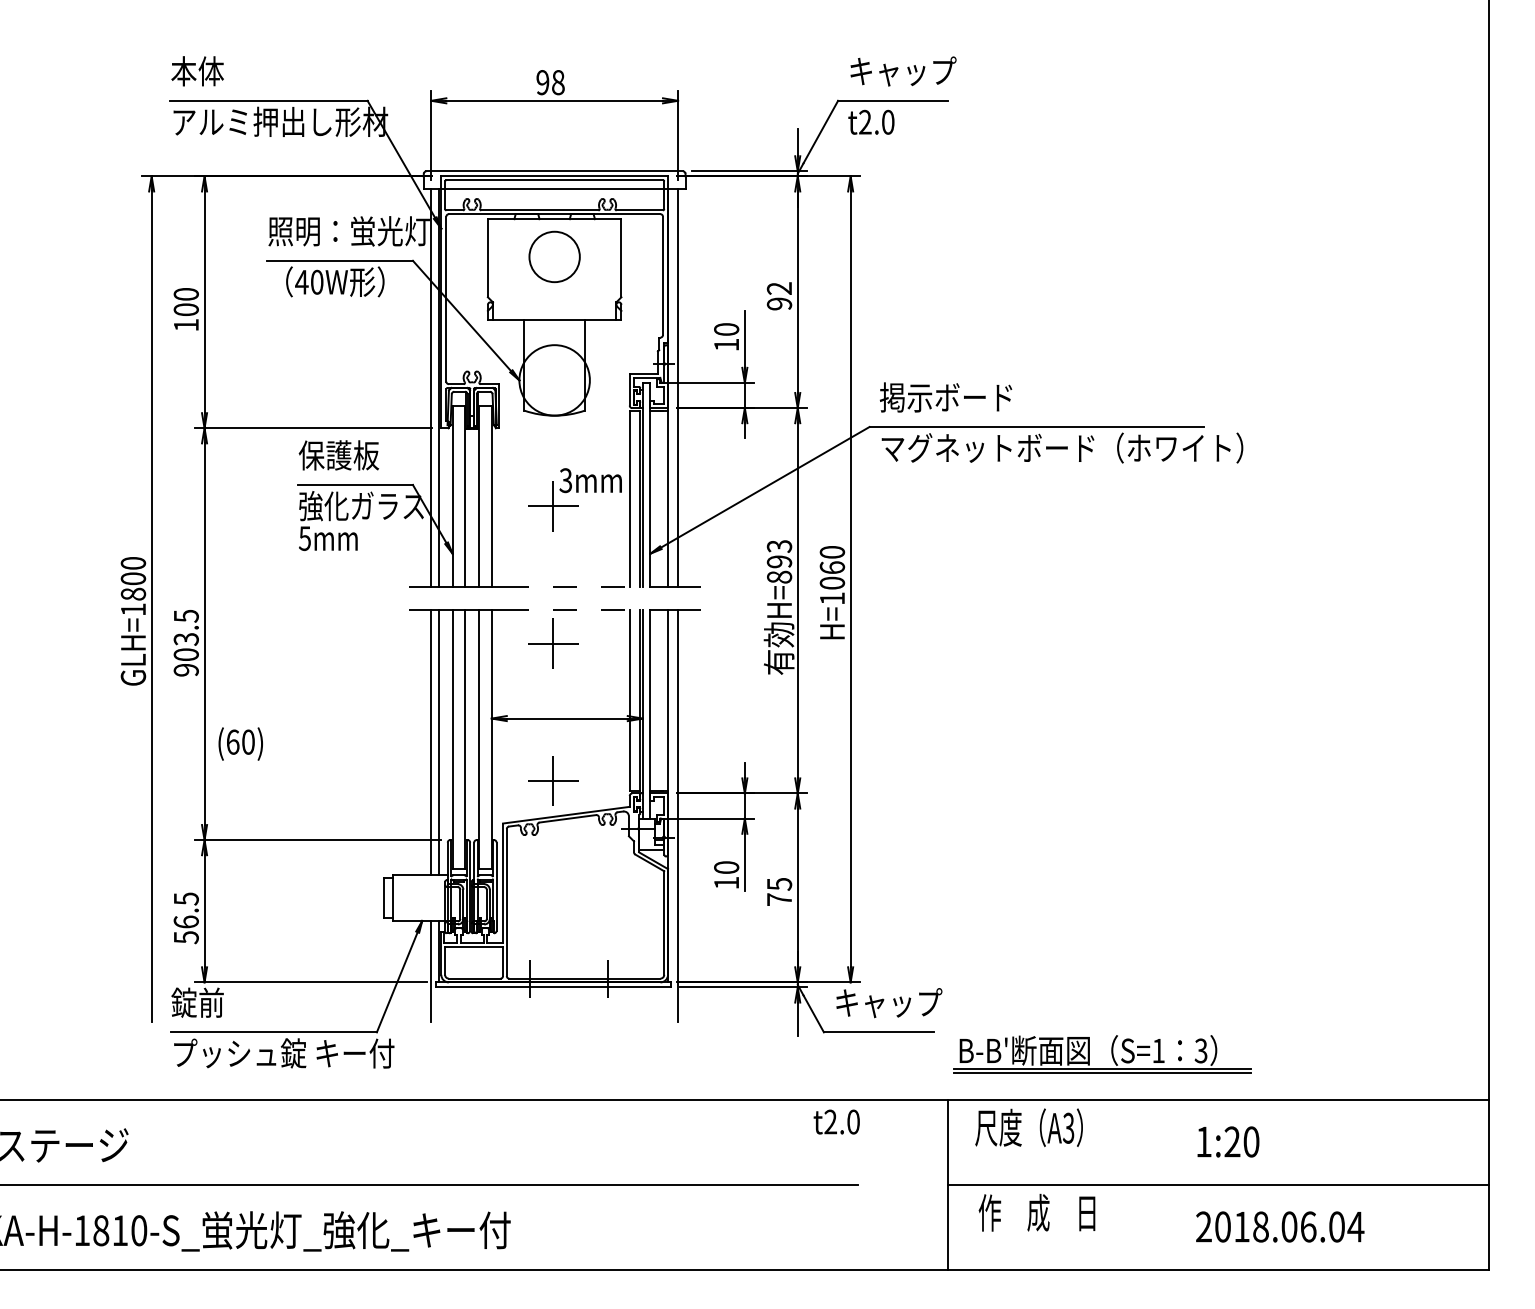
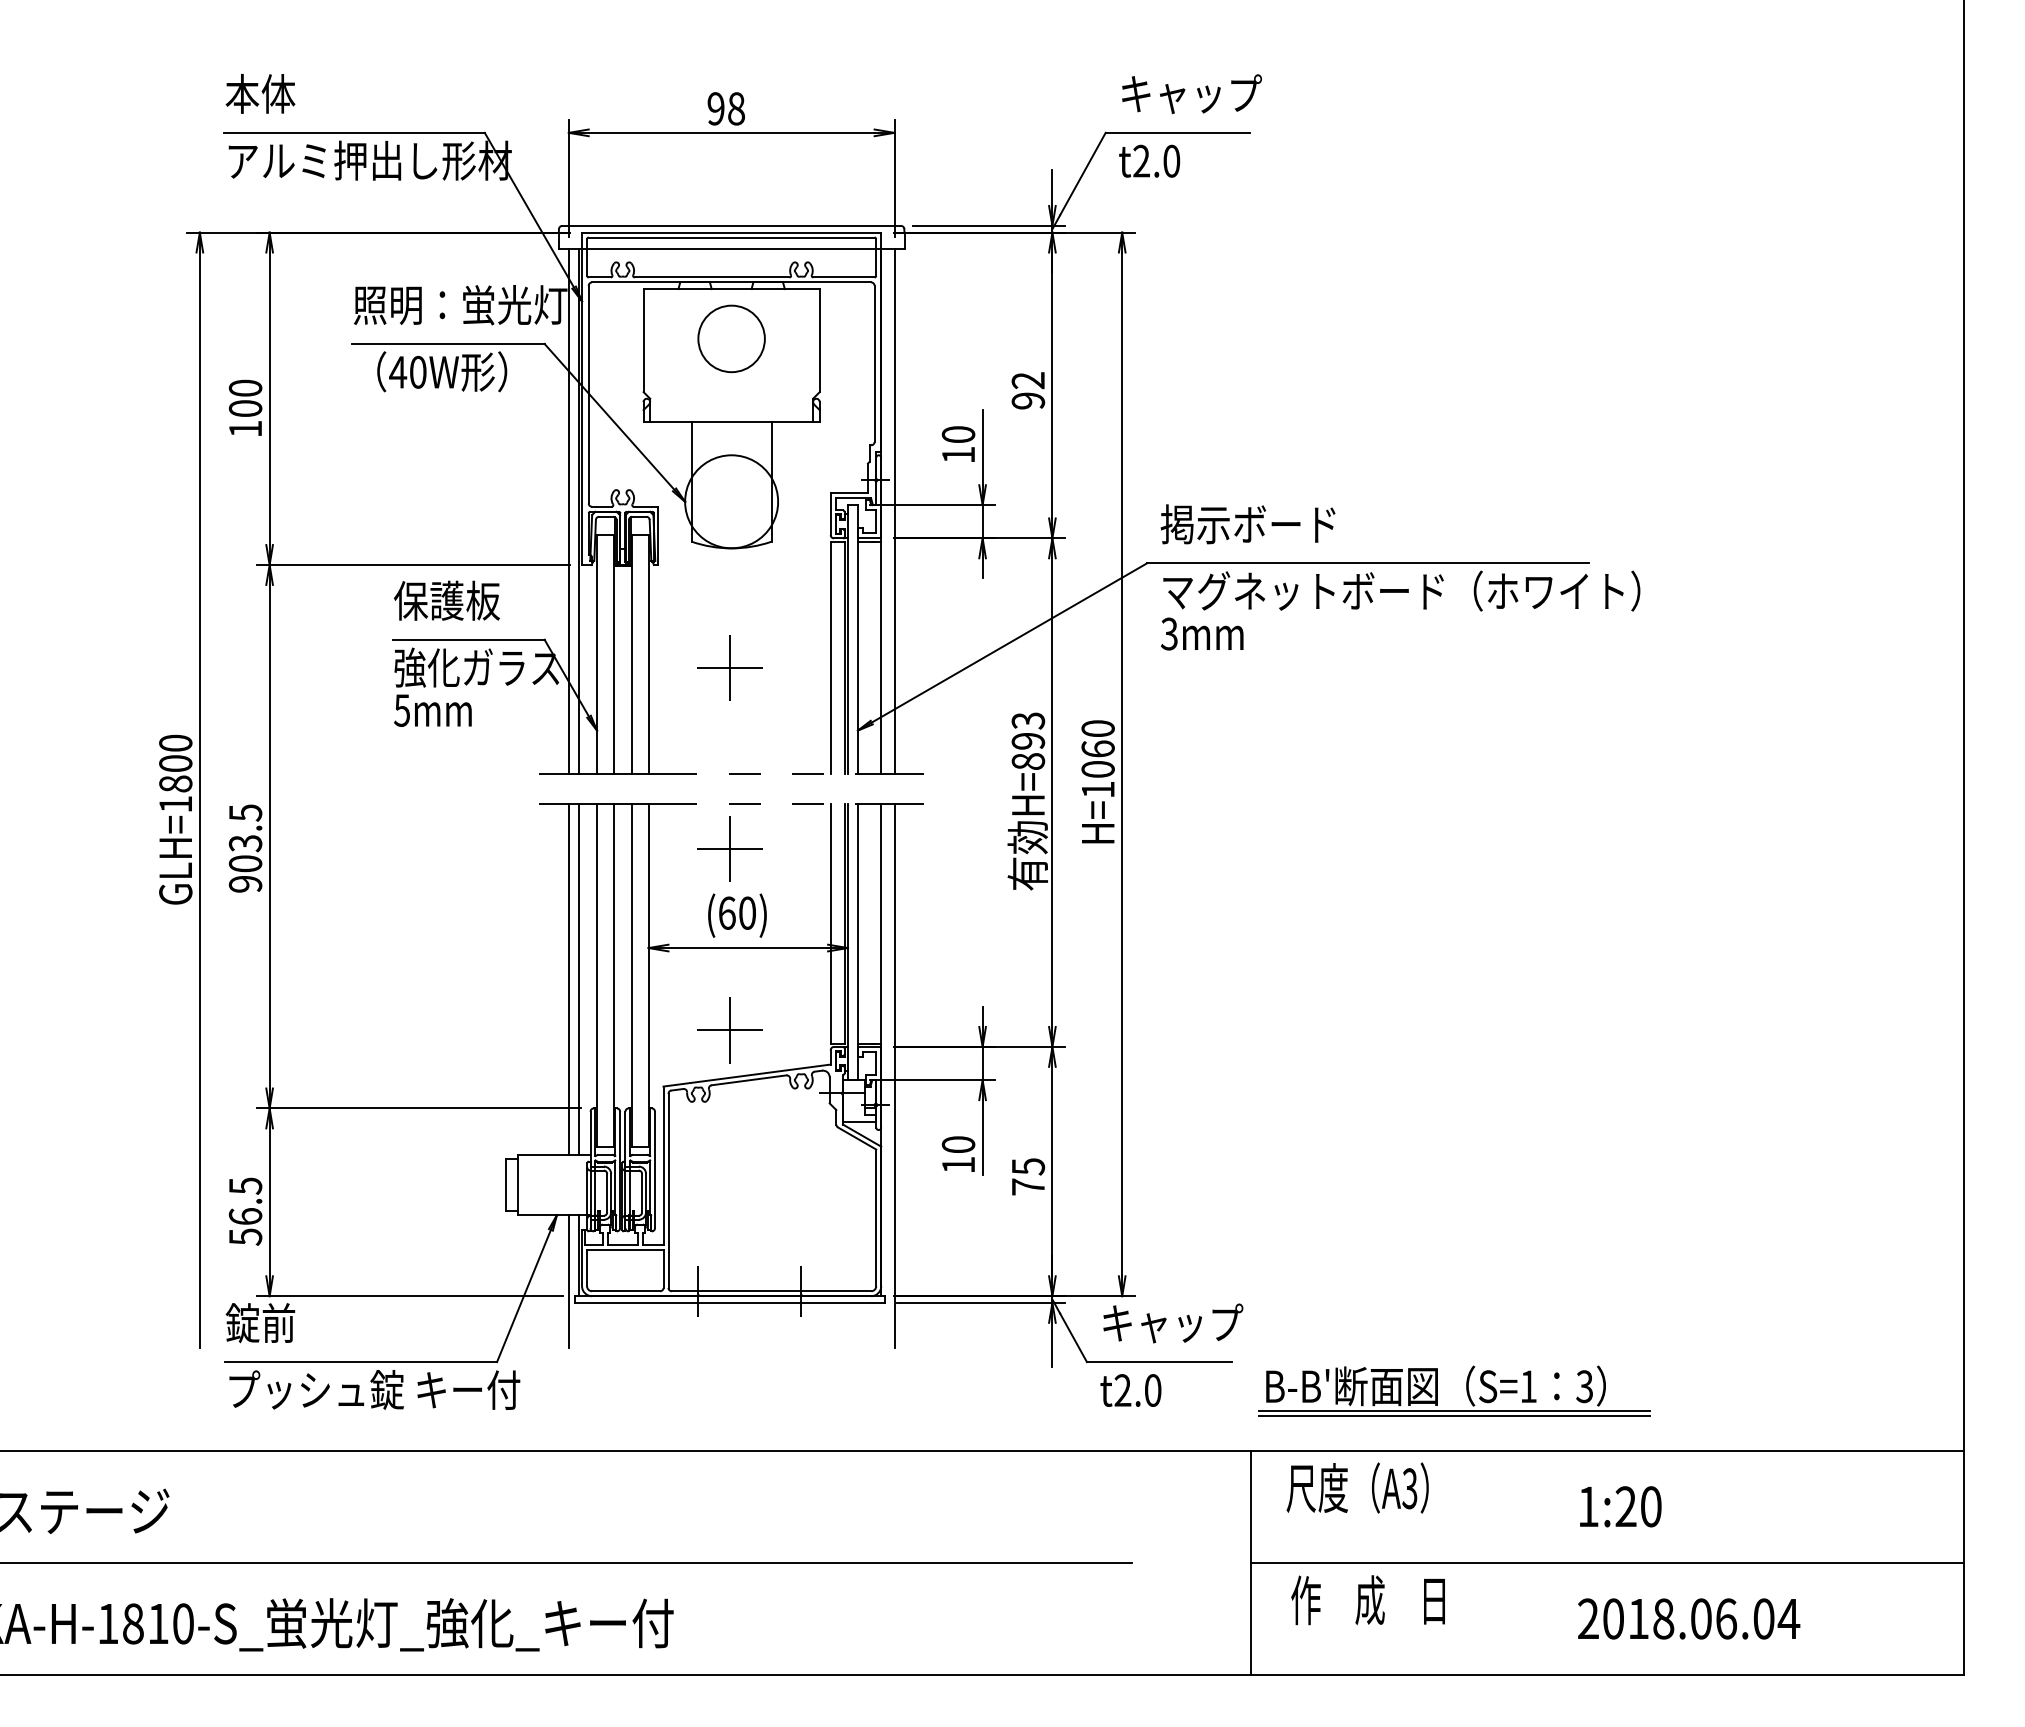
text: (590, 480) -> (1202, 633), moved
text: (240, 743) -> (737, 915), moved
text: (836, 1122) -> (1130, 1390), moved

